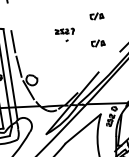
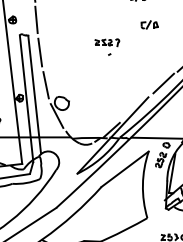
line: (9, 16) -> (36, 19), added
part: (98, 43) -> (149, 59), removed
line: (109, 61) -> (163, 83), added

